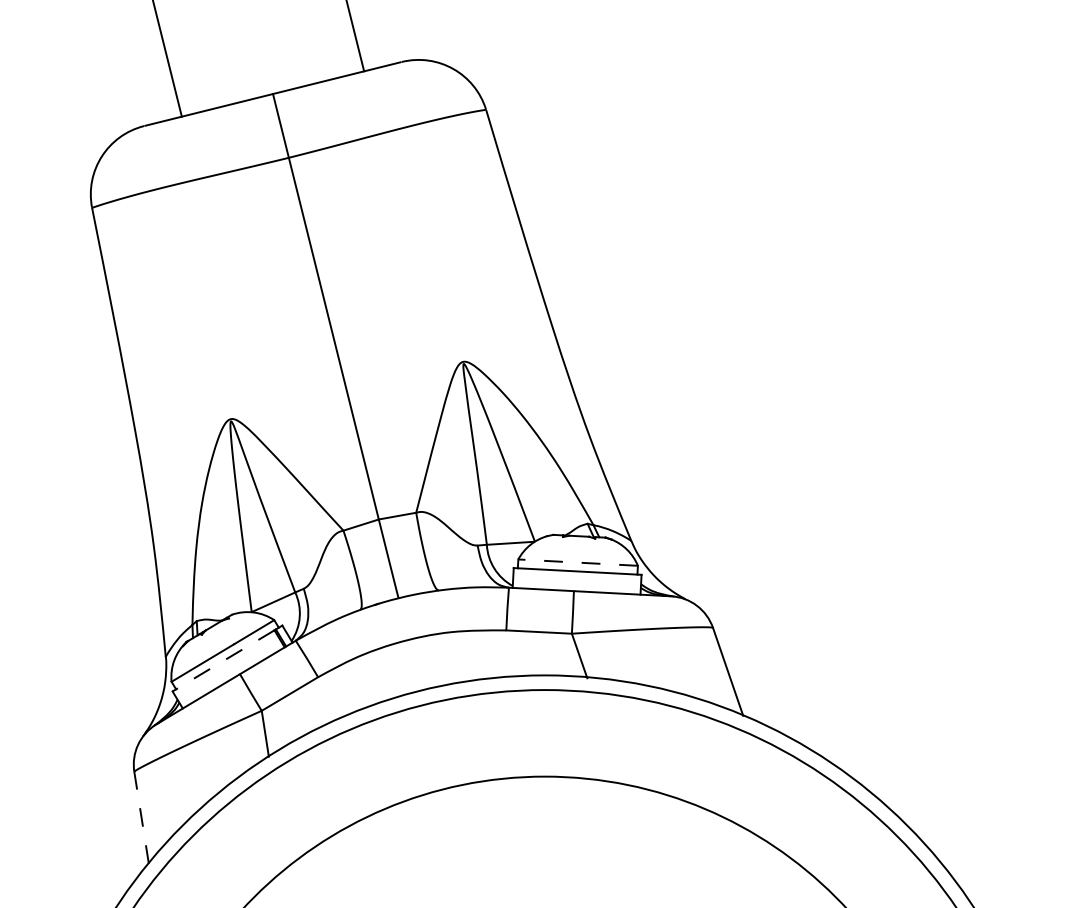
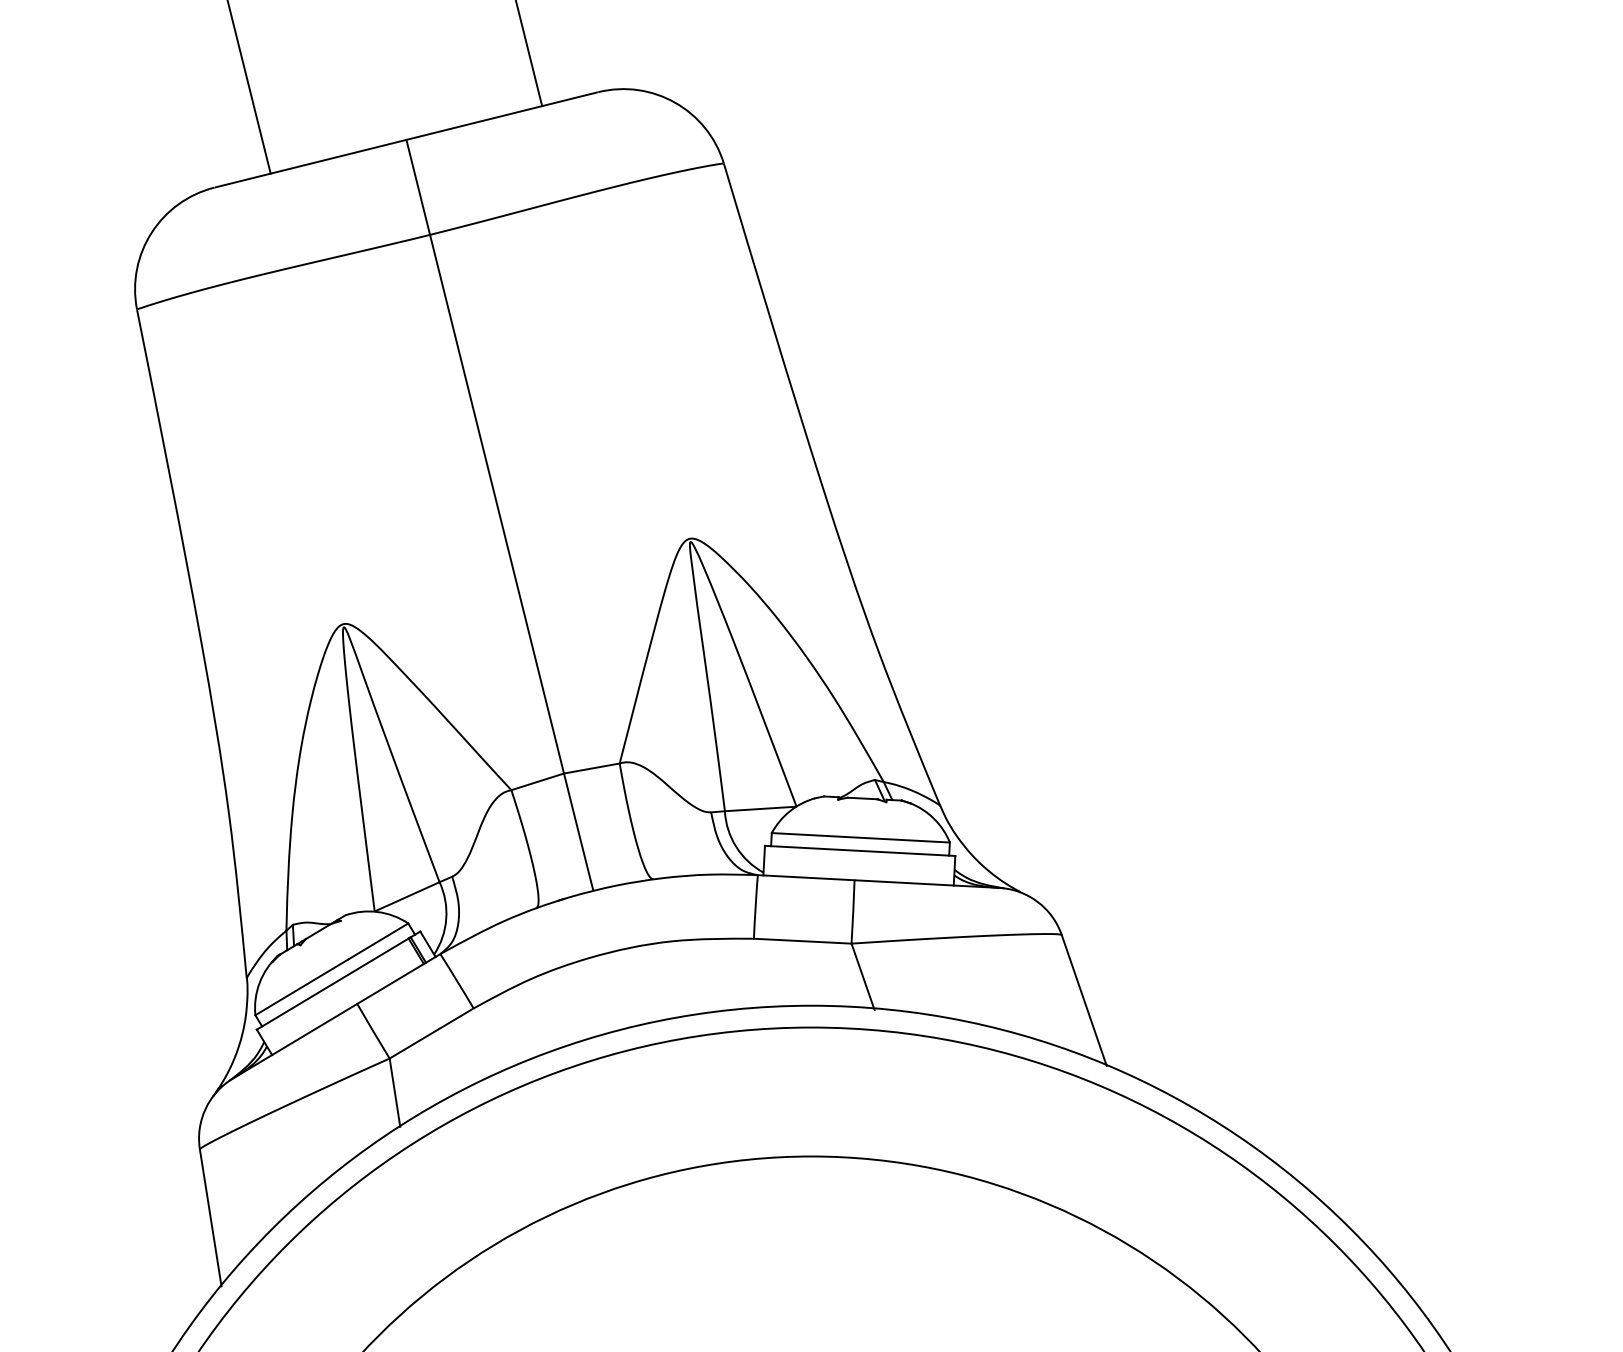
line: (578, 562) -> (861, 837), dashed -> solid
line: (223, 661) -> (332, 985), dashed -> solid
line: (141, 817) -> (210, 1217), dashed -> solid

